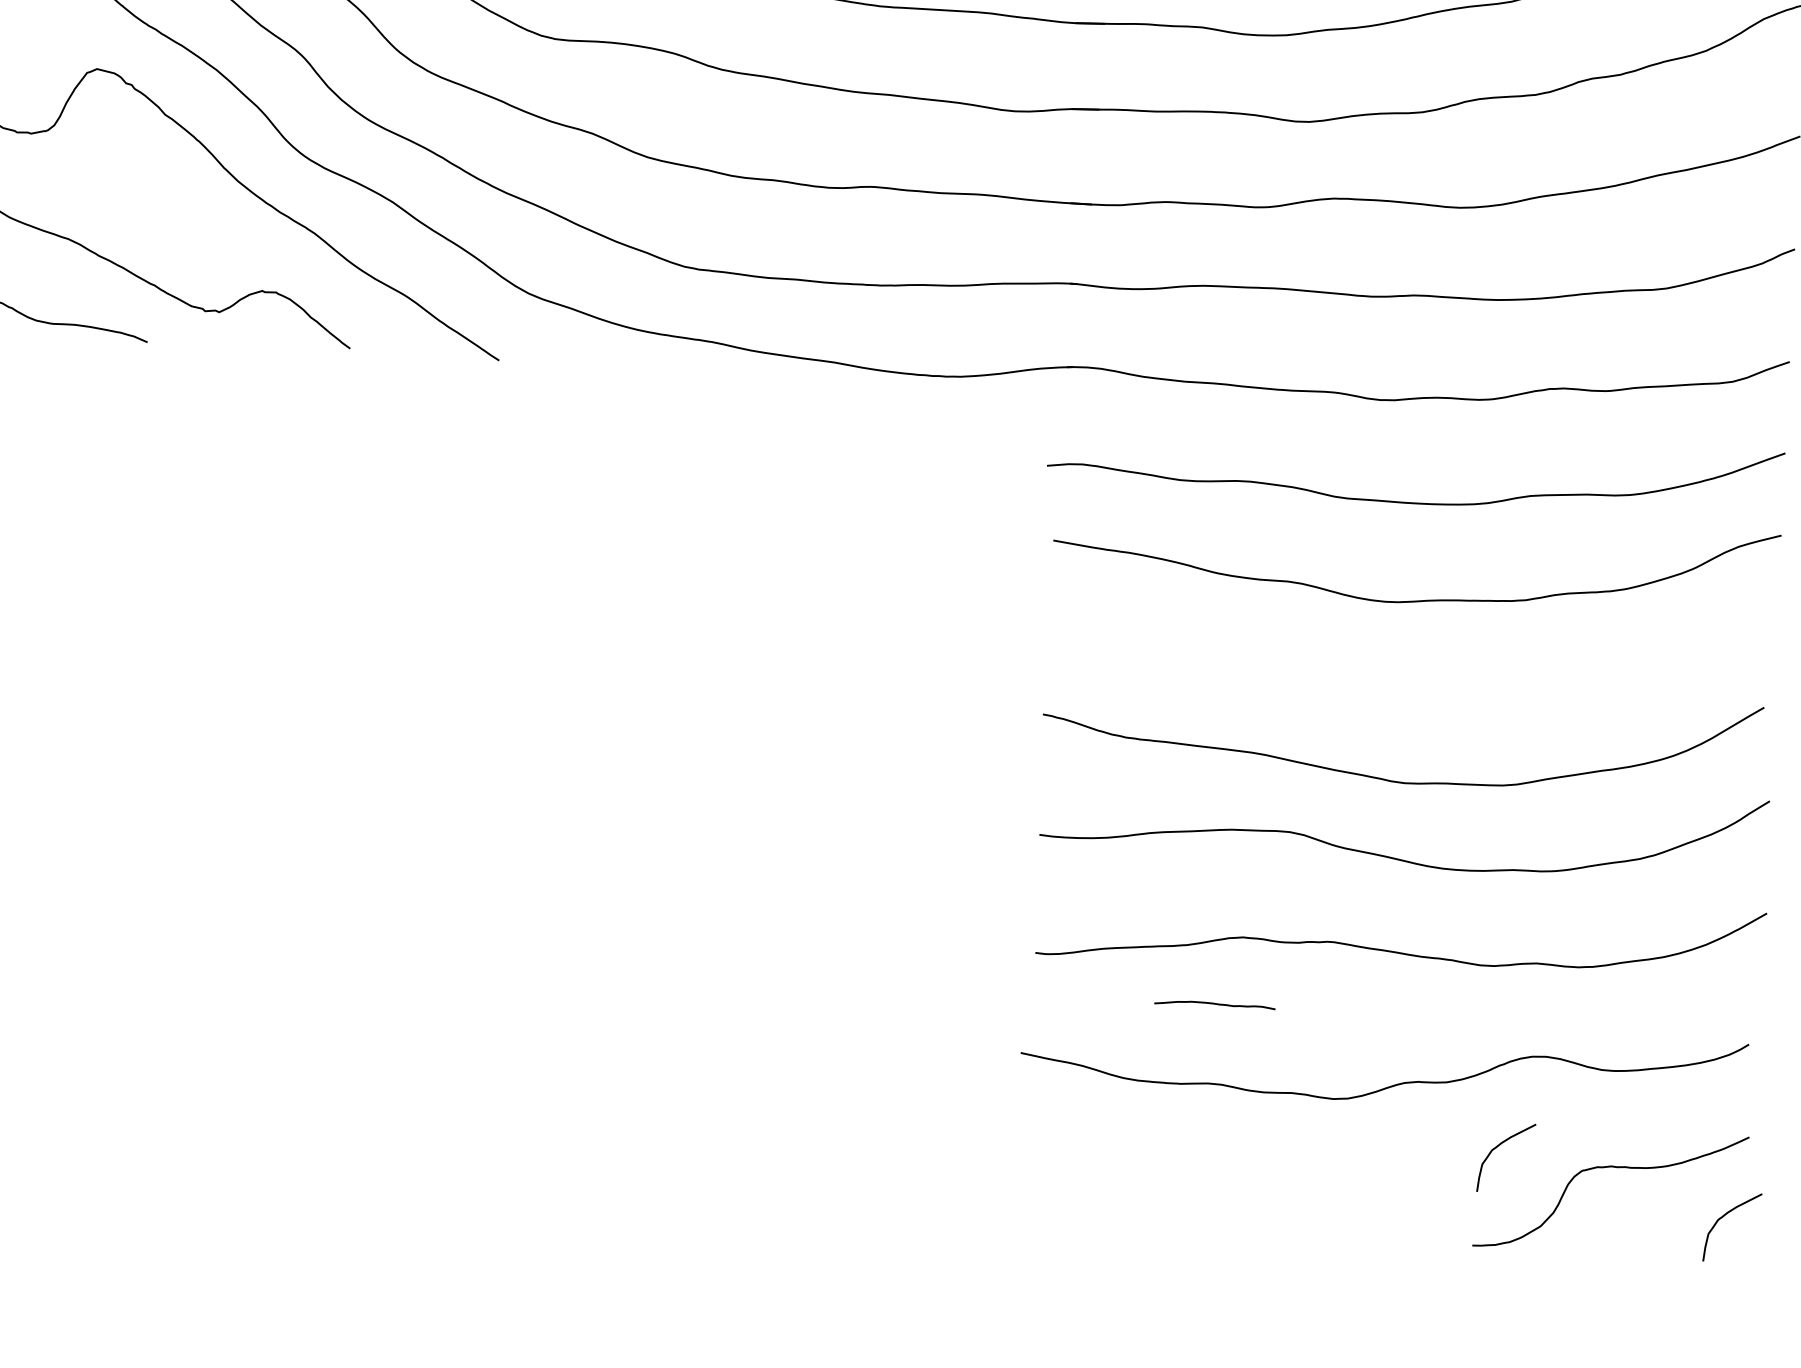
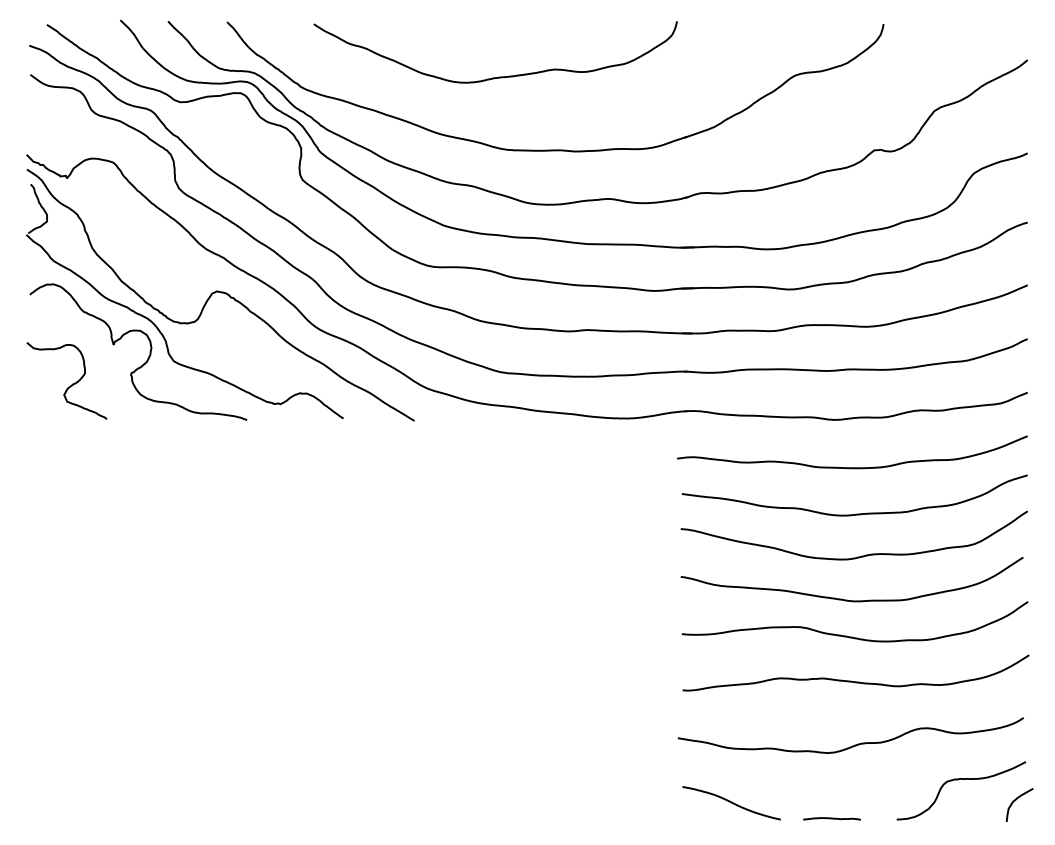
curve: (1416, 689) -> (857, 556), added
line: (1213, 1003) -> (831, 818), moved
curve: (1499, 1147) -> (907, 772), removed
curve: (1126, 1195) -> (731, 803), added

